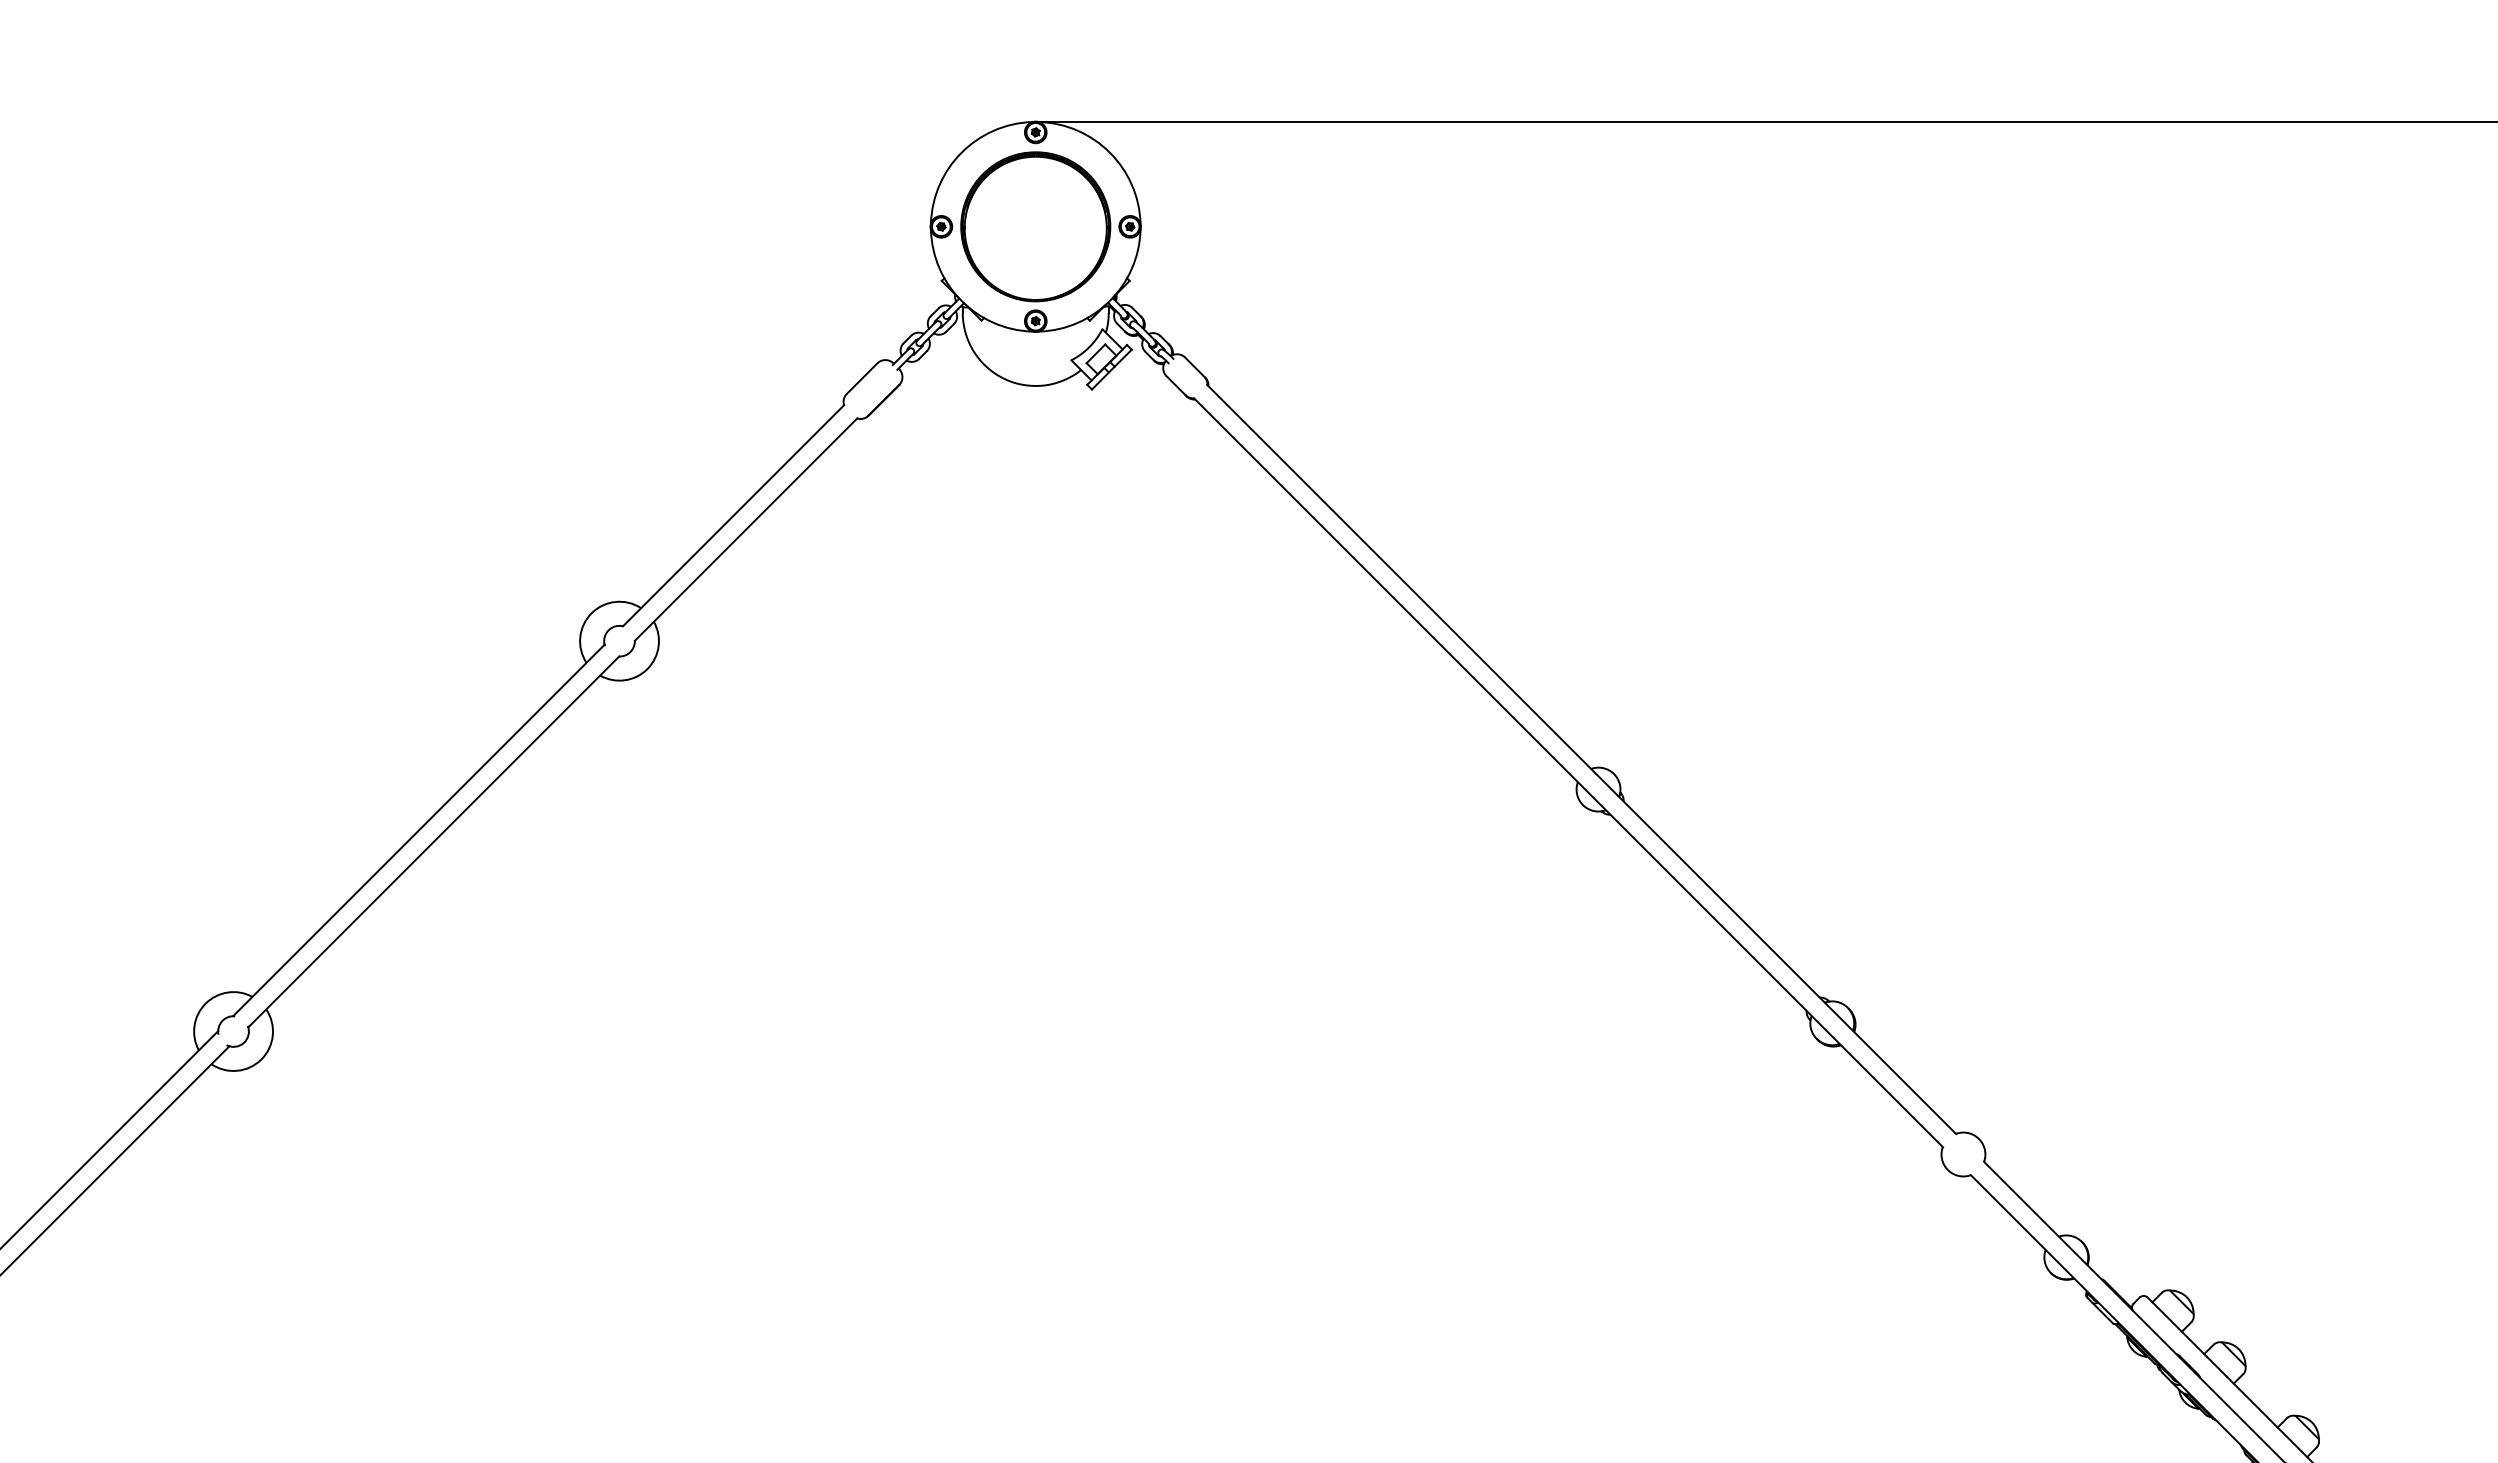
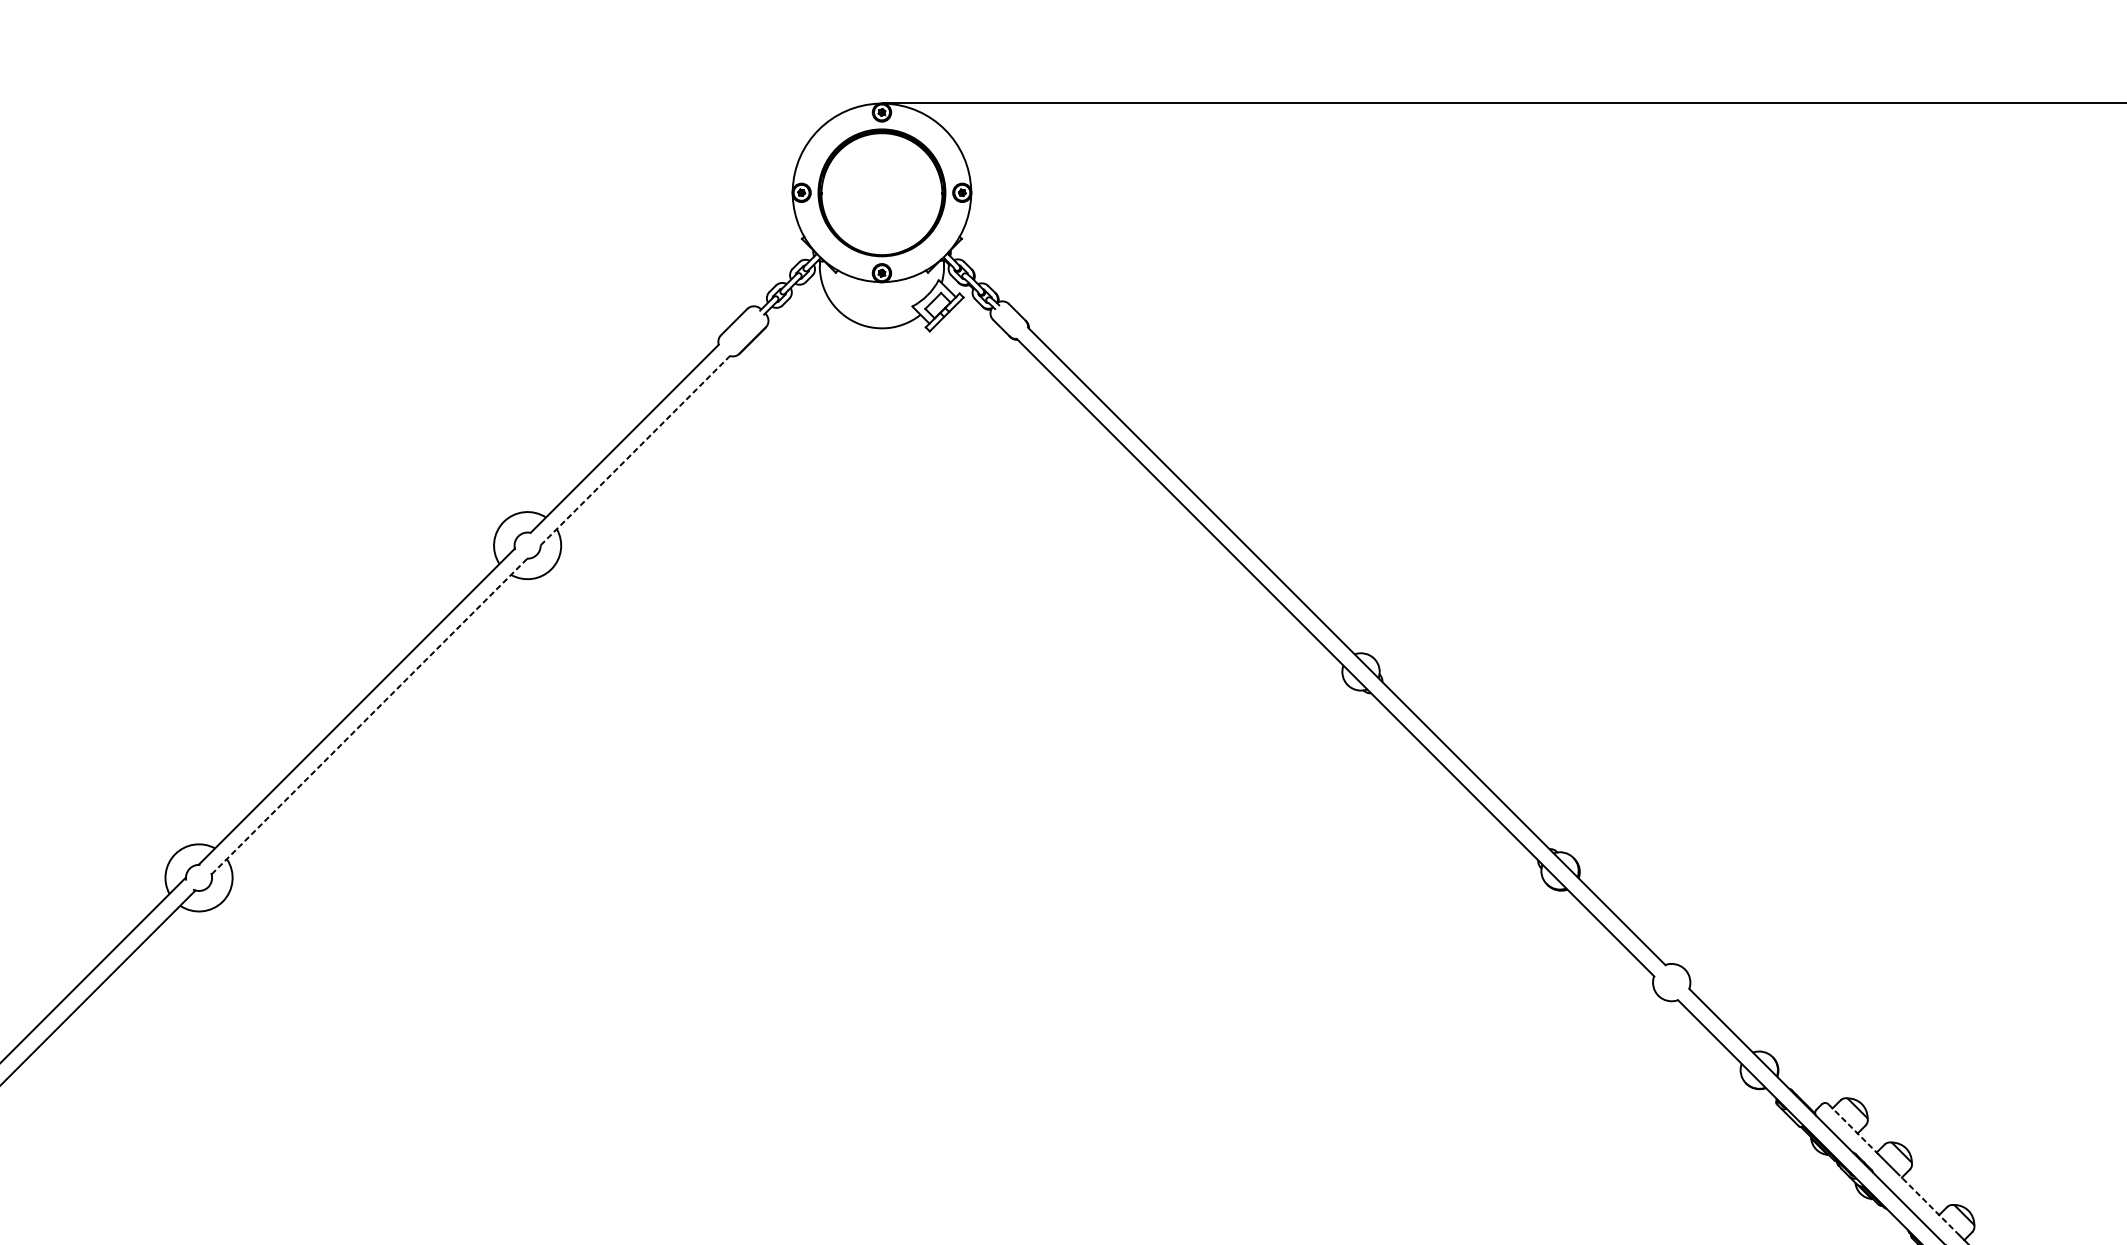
line: (746, 529) -> (635, 450), solid -> dashed
line: (434, 841) -> (370, 716), solid -> dashed
line: (2177, 1326) -> (1853, 1129), solid -> dashed
line: (2264, 1414) -> (1927, 1203), solid -> dashed

